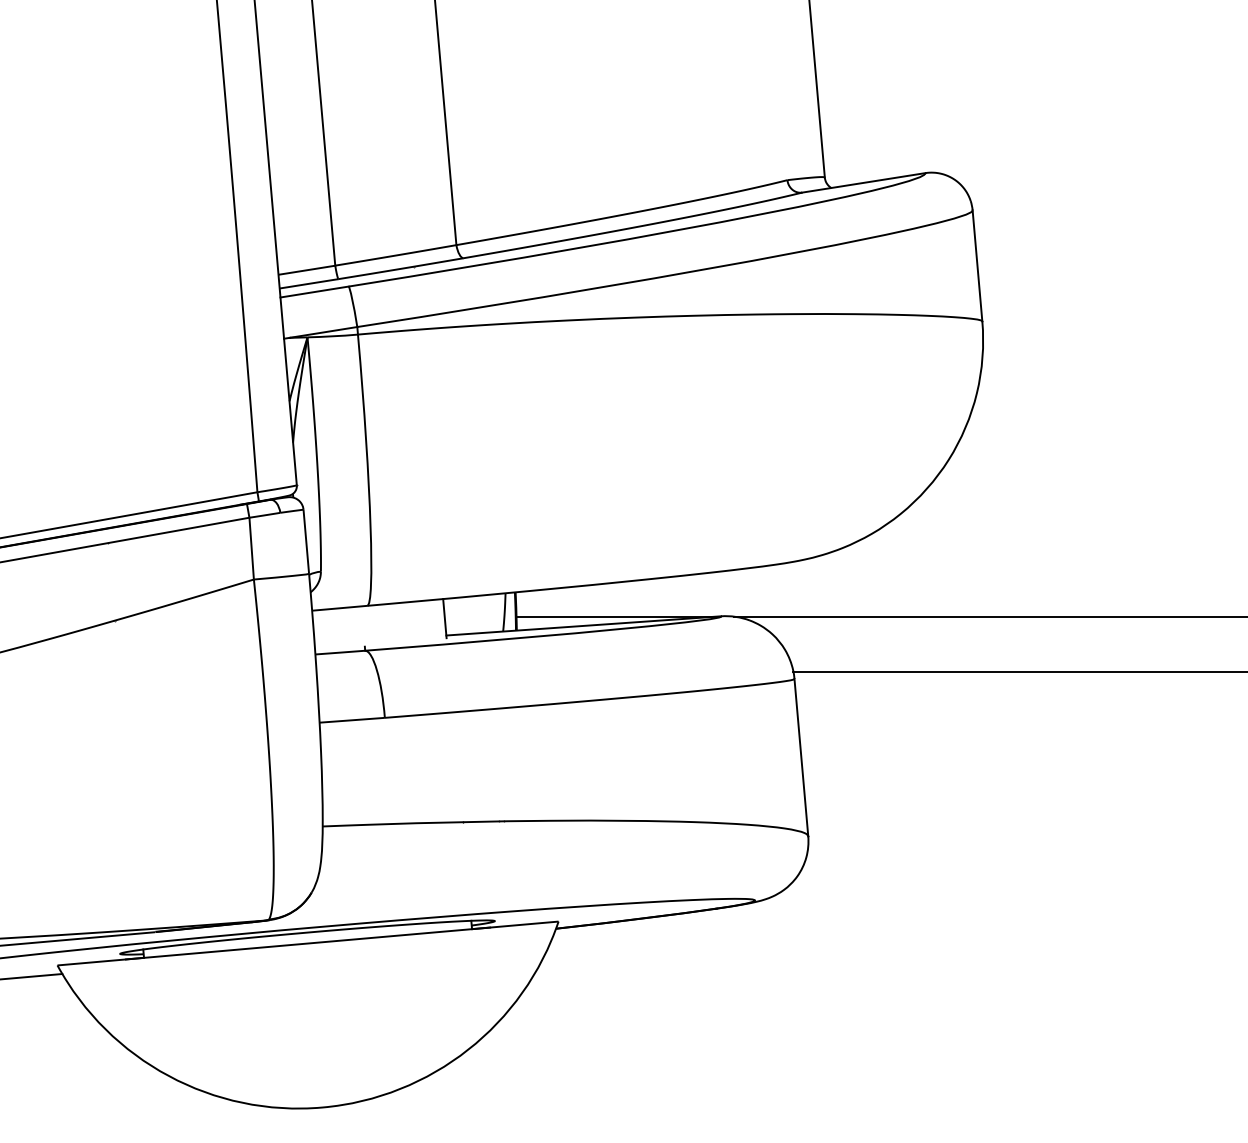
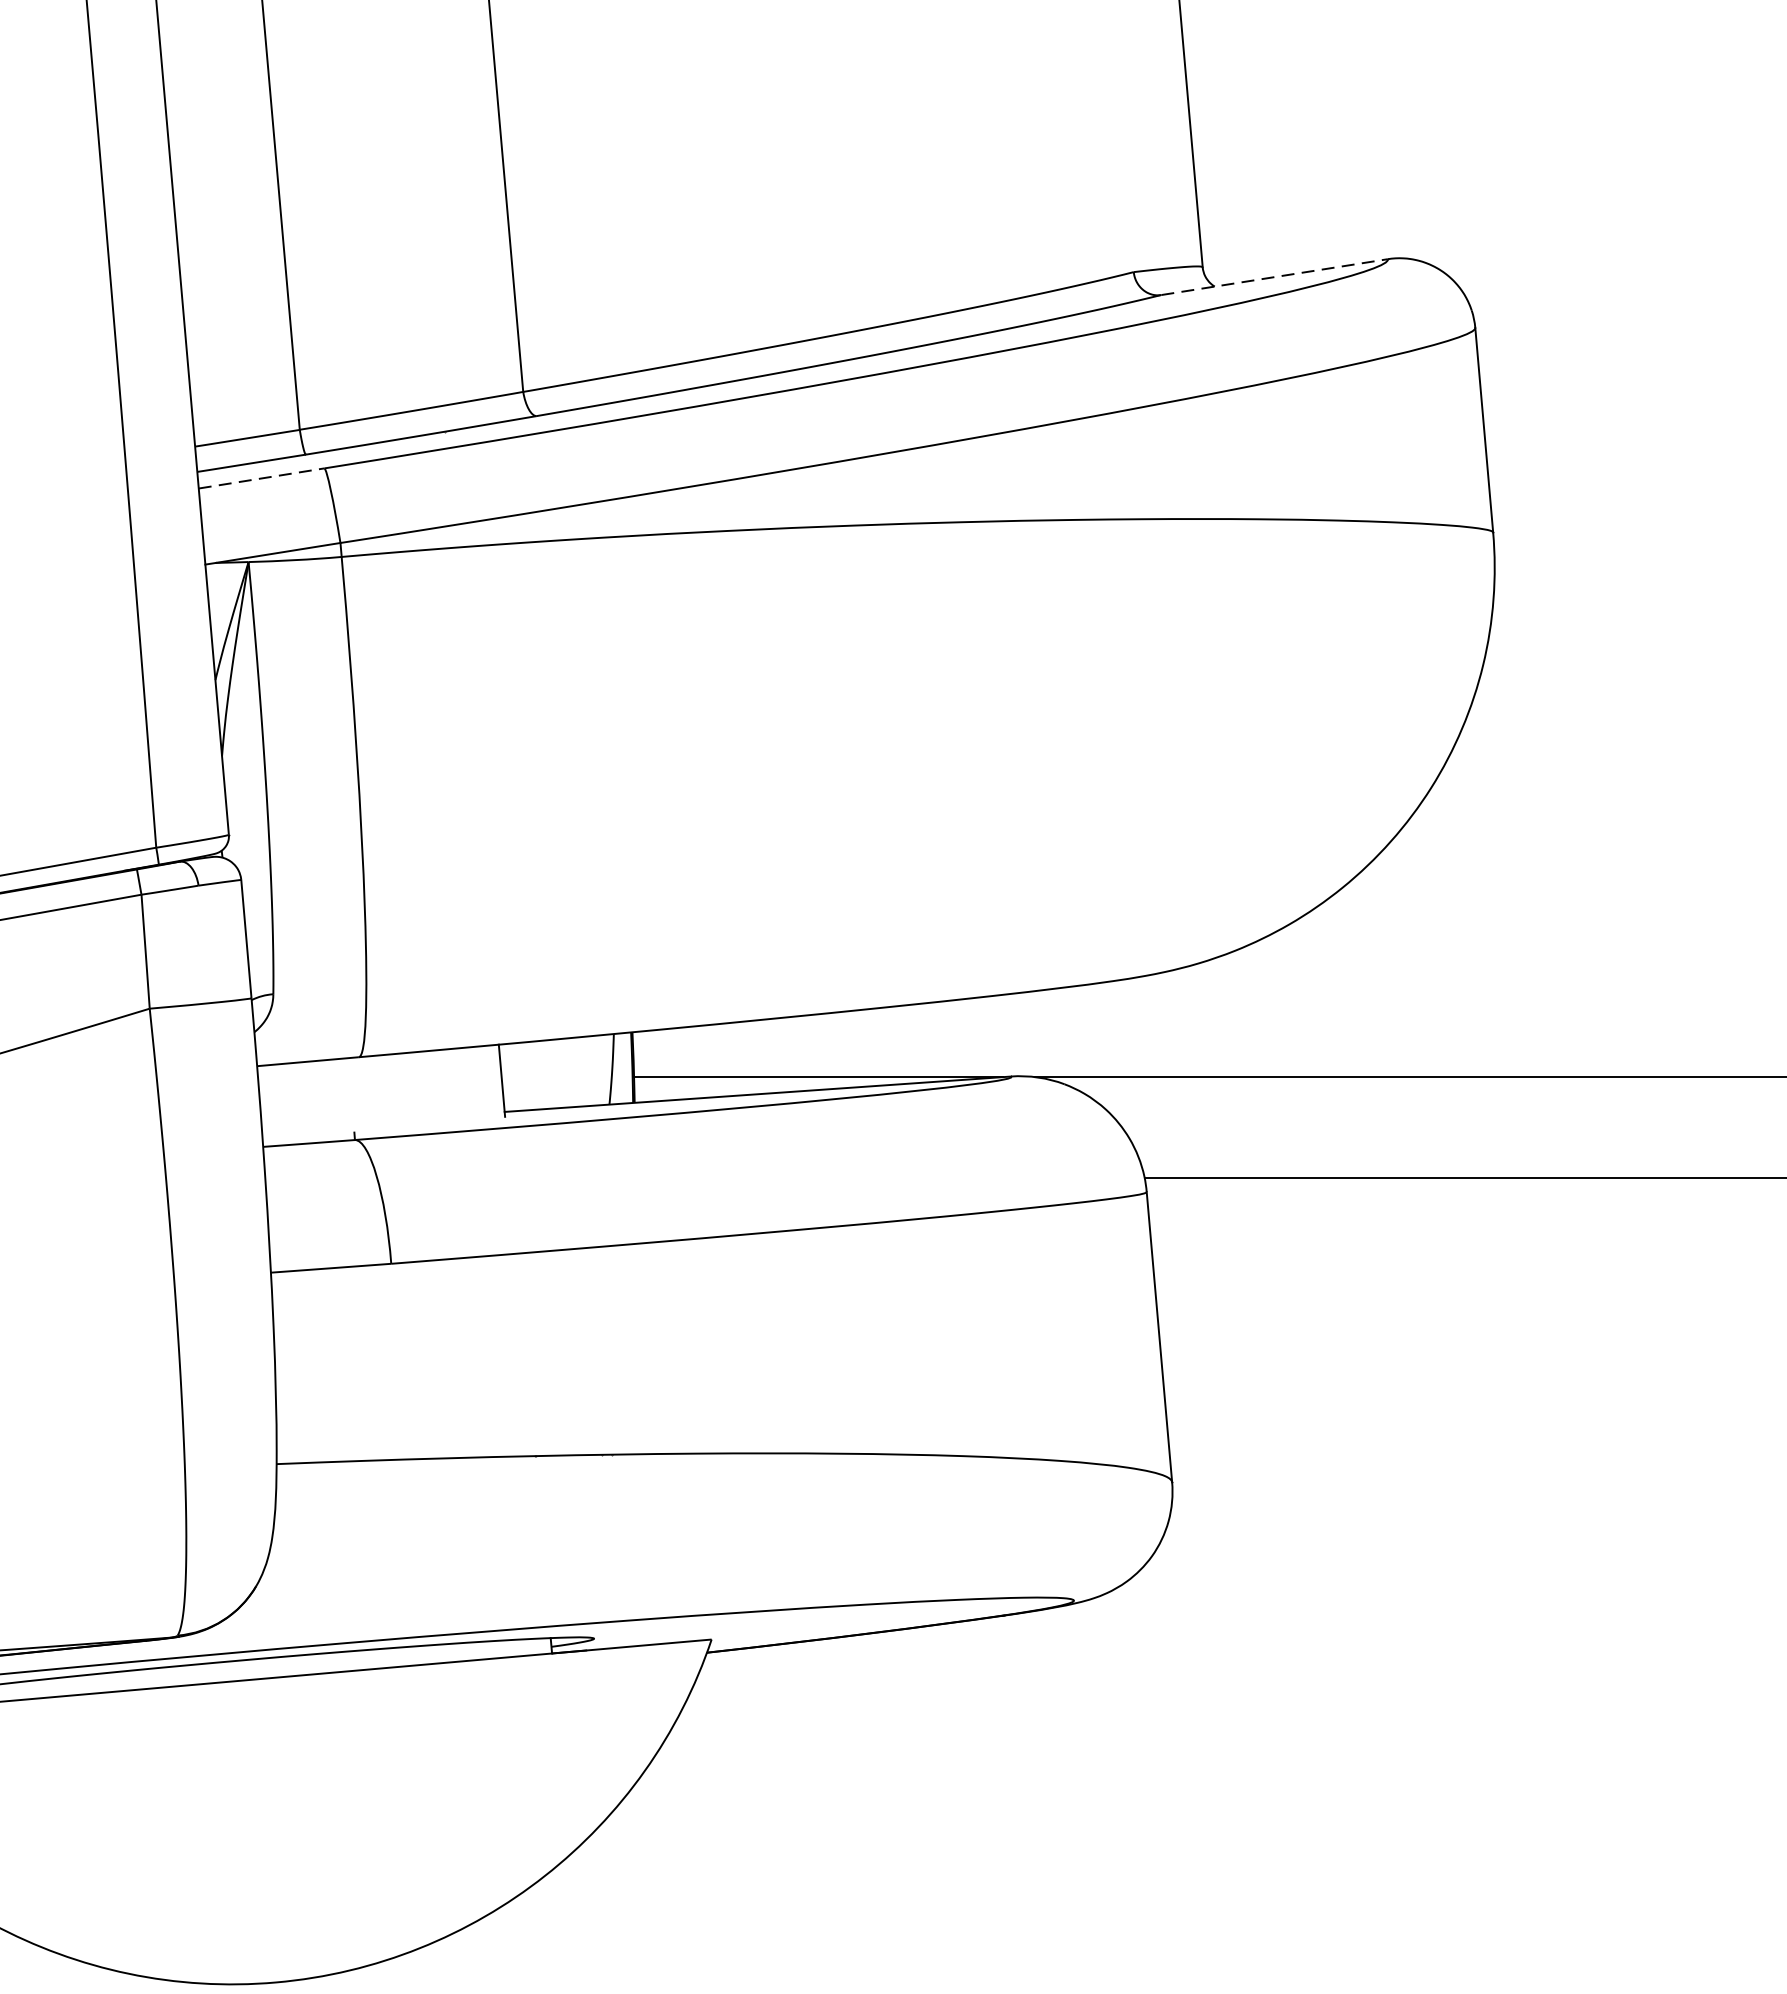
line: (864, 182) -> (1275, 276), solid -> dashed
line: (314, 292) -> (261, 479), solid -> dashed

